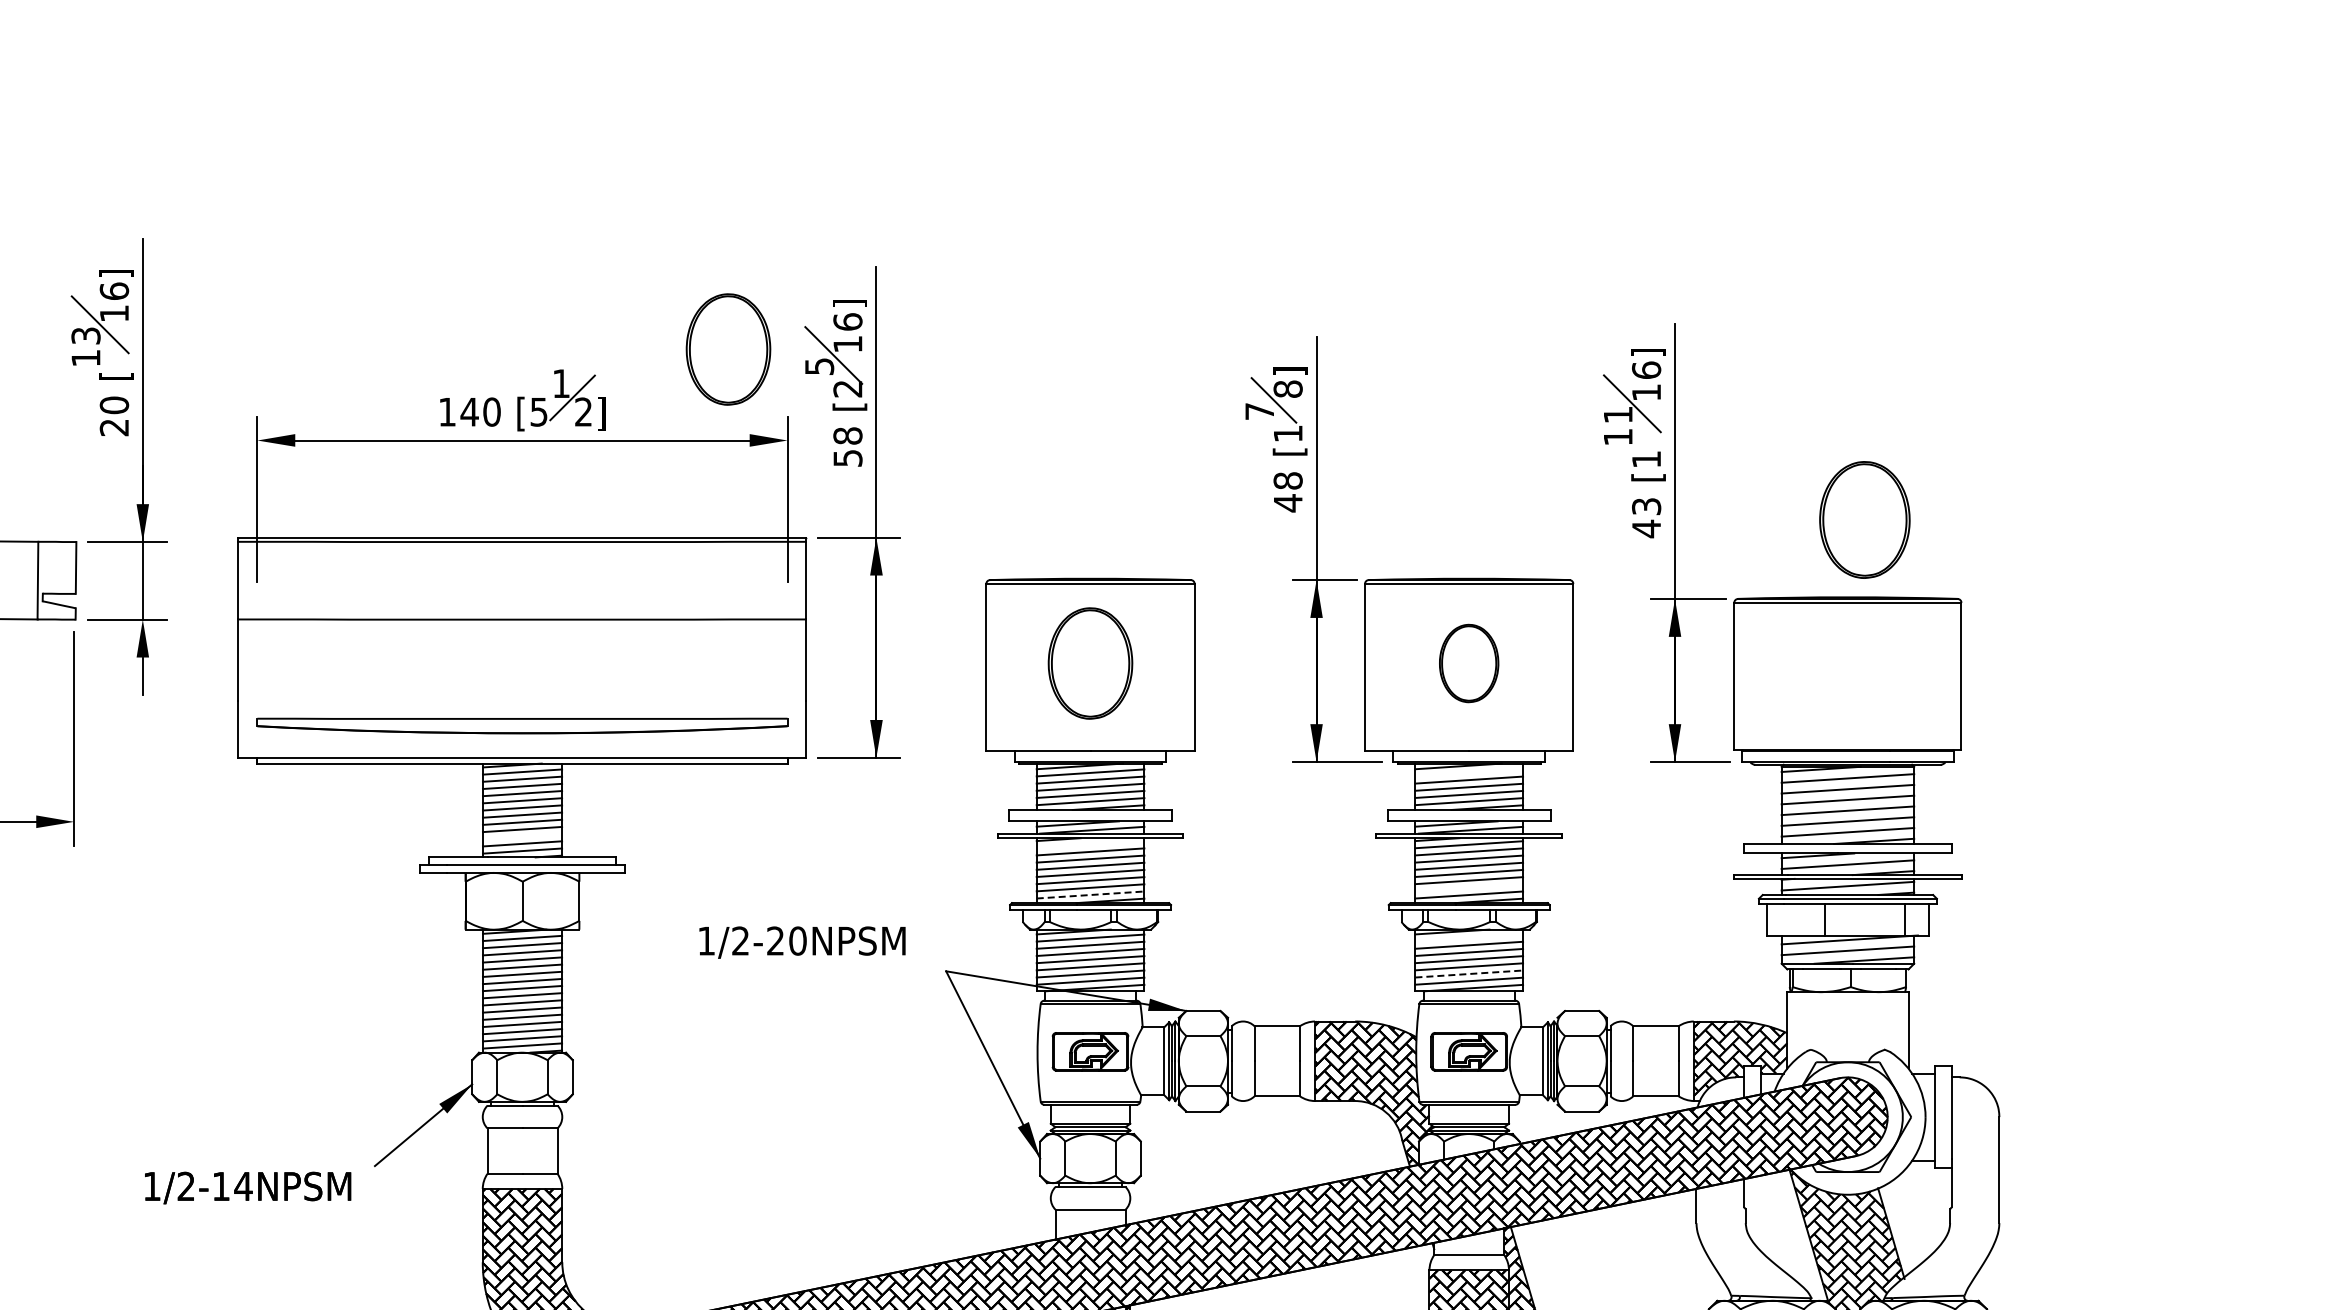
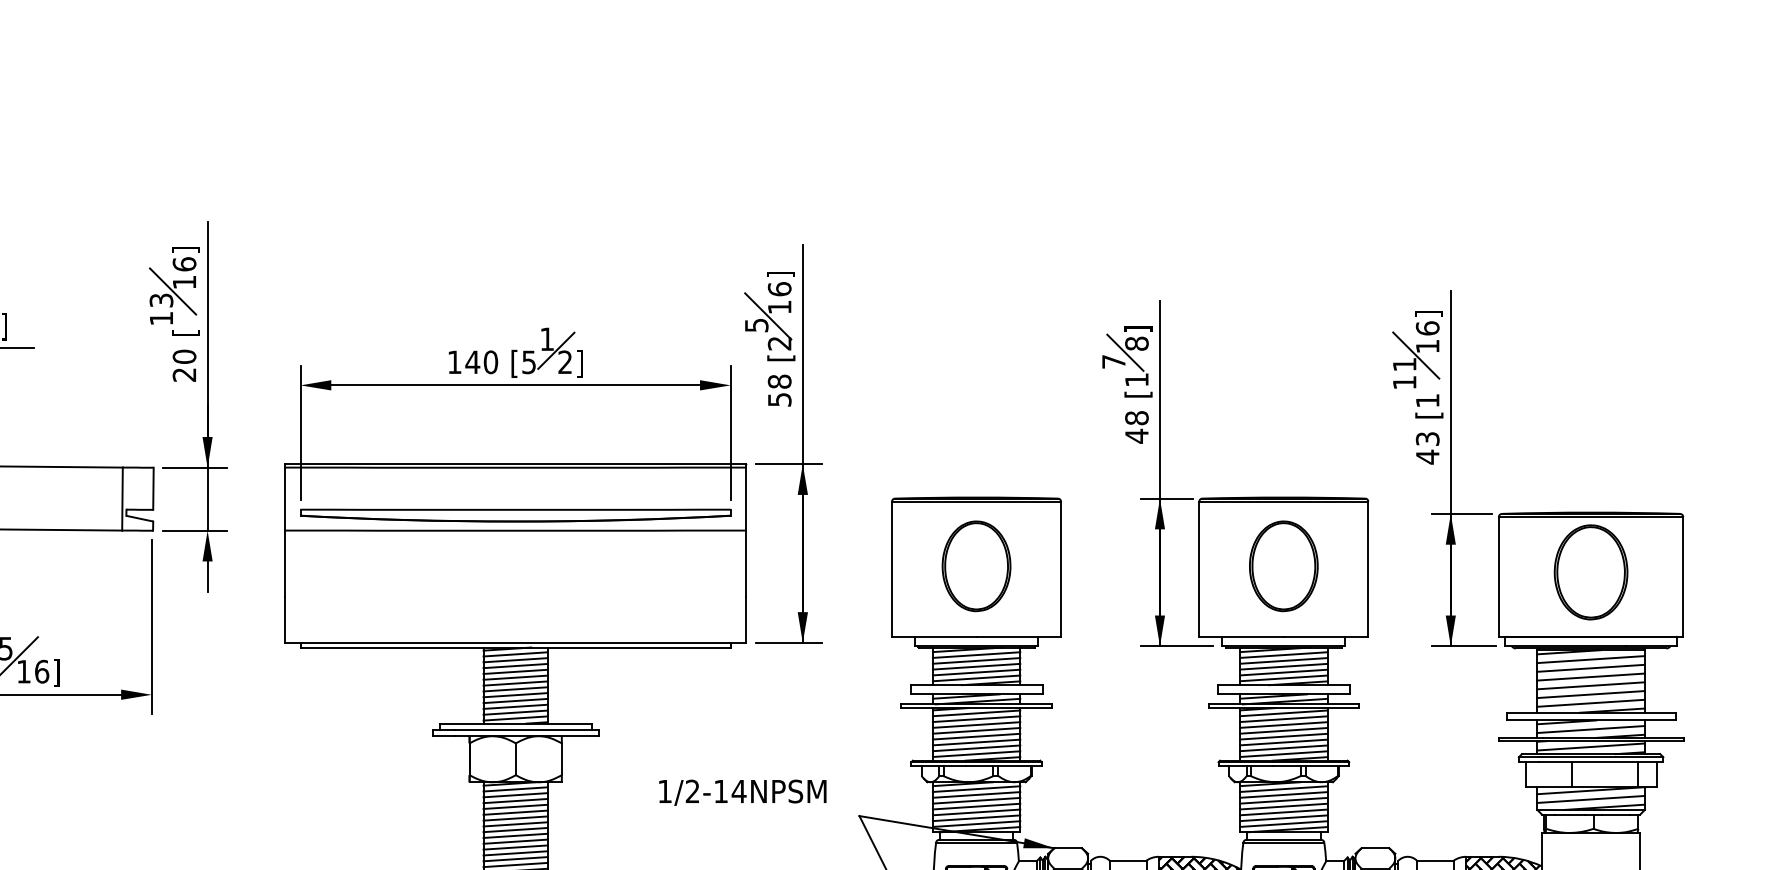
part: (728, 349) -> (682, 311), removed
part: (1864, 519) -> (1590, 571), moved
part: (1468, 663) -> (1283, 566), size x1.43
part: (522, 725) -> (515, 515), moved
line: (1469, 772) -> (1284, 654), added
line: (522, 836) -> (515, 706), added
line: (1090, 844) -> (976, 713), added
line: (1469, 887) -> (1284, 748), added
line: (1090, 895) -> (976, 754), dashed -> solid
line: (1469, 937) -> (1284, 788), added
text: (787, 940) -> (730, 791), 1/2-20NPSM -> 1/2-14NPSM
line: (1469, 974) -> (1284, 818), dashed -> solid

